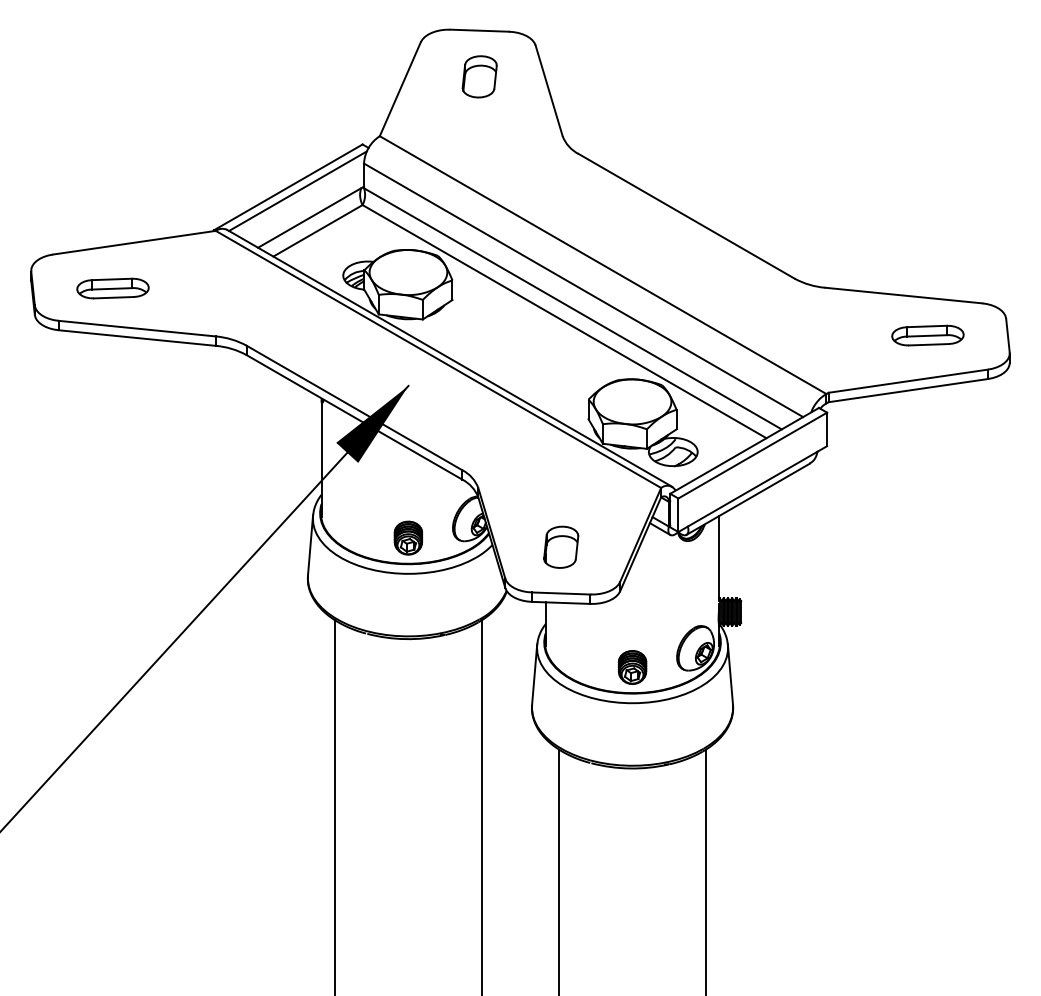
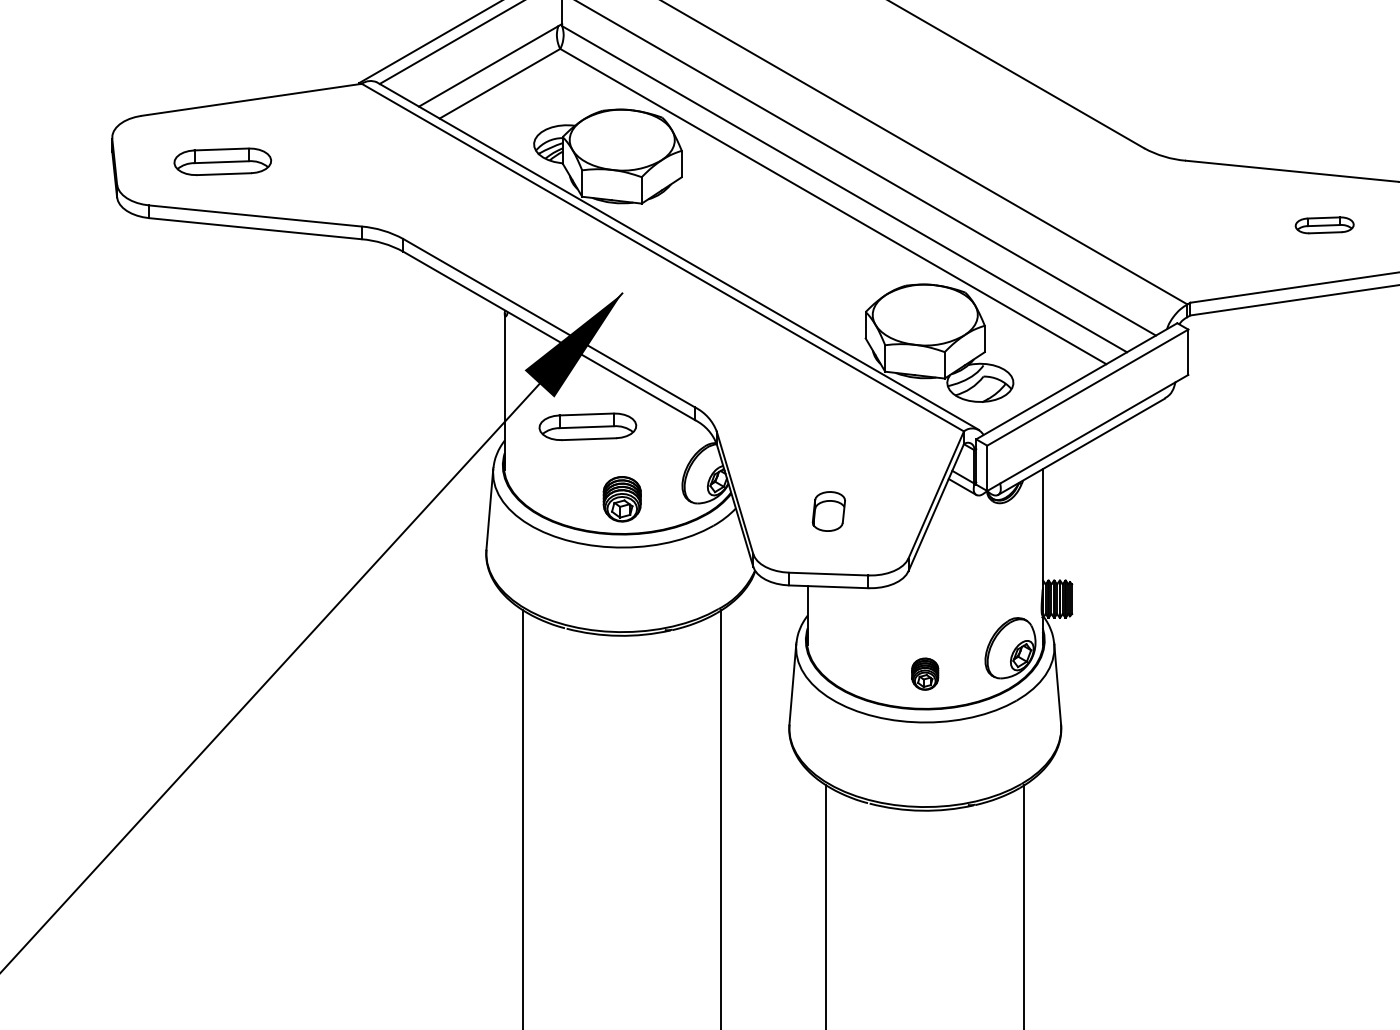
part: (927, 335) -> (1324, 225), size x0.6
part: (382, 484) -> (587, 426), added
part: (561, 546) -> (829, 510), size x0.7
part: (632, 667) -> (925, 674), size x0.7

